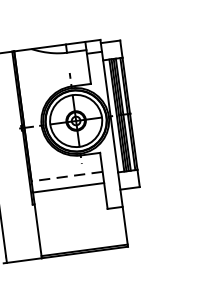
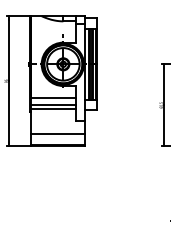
line: (65, 175) -> (52, 97), dashed -> solid
line: (68, 195) -> (52, 109), added
line: (81, 233) -> (57, 134), added

